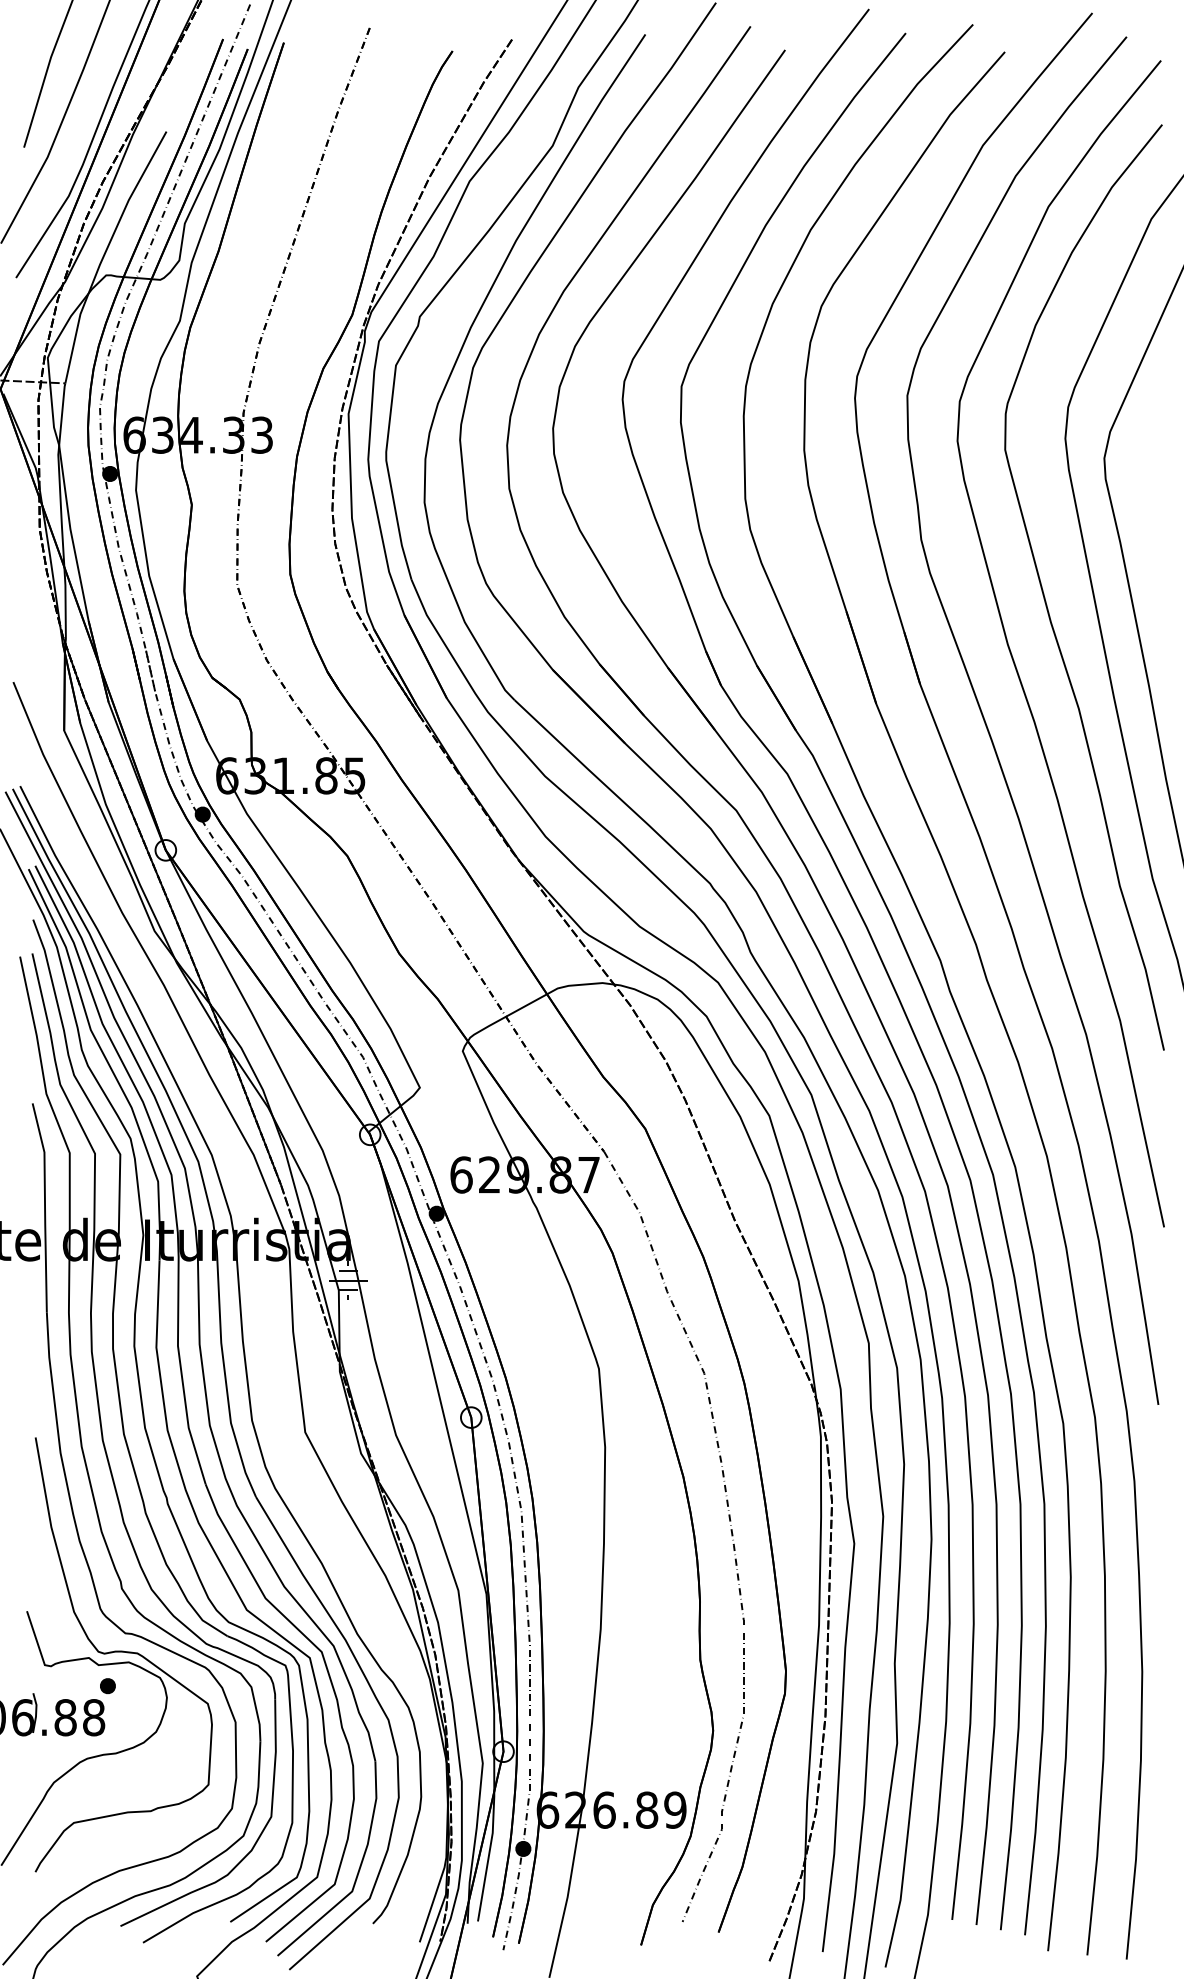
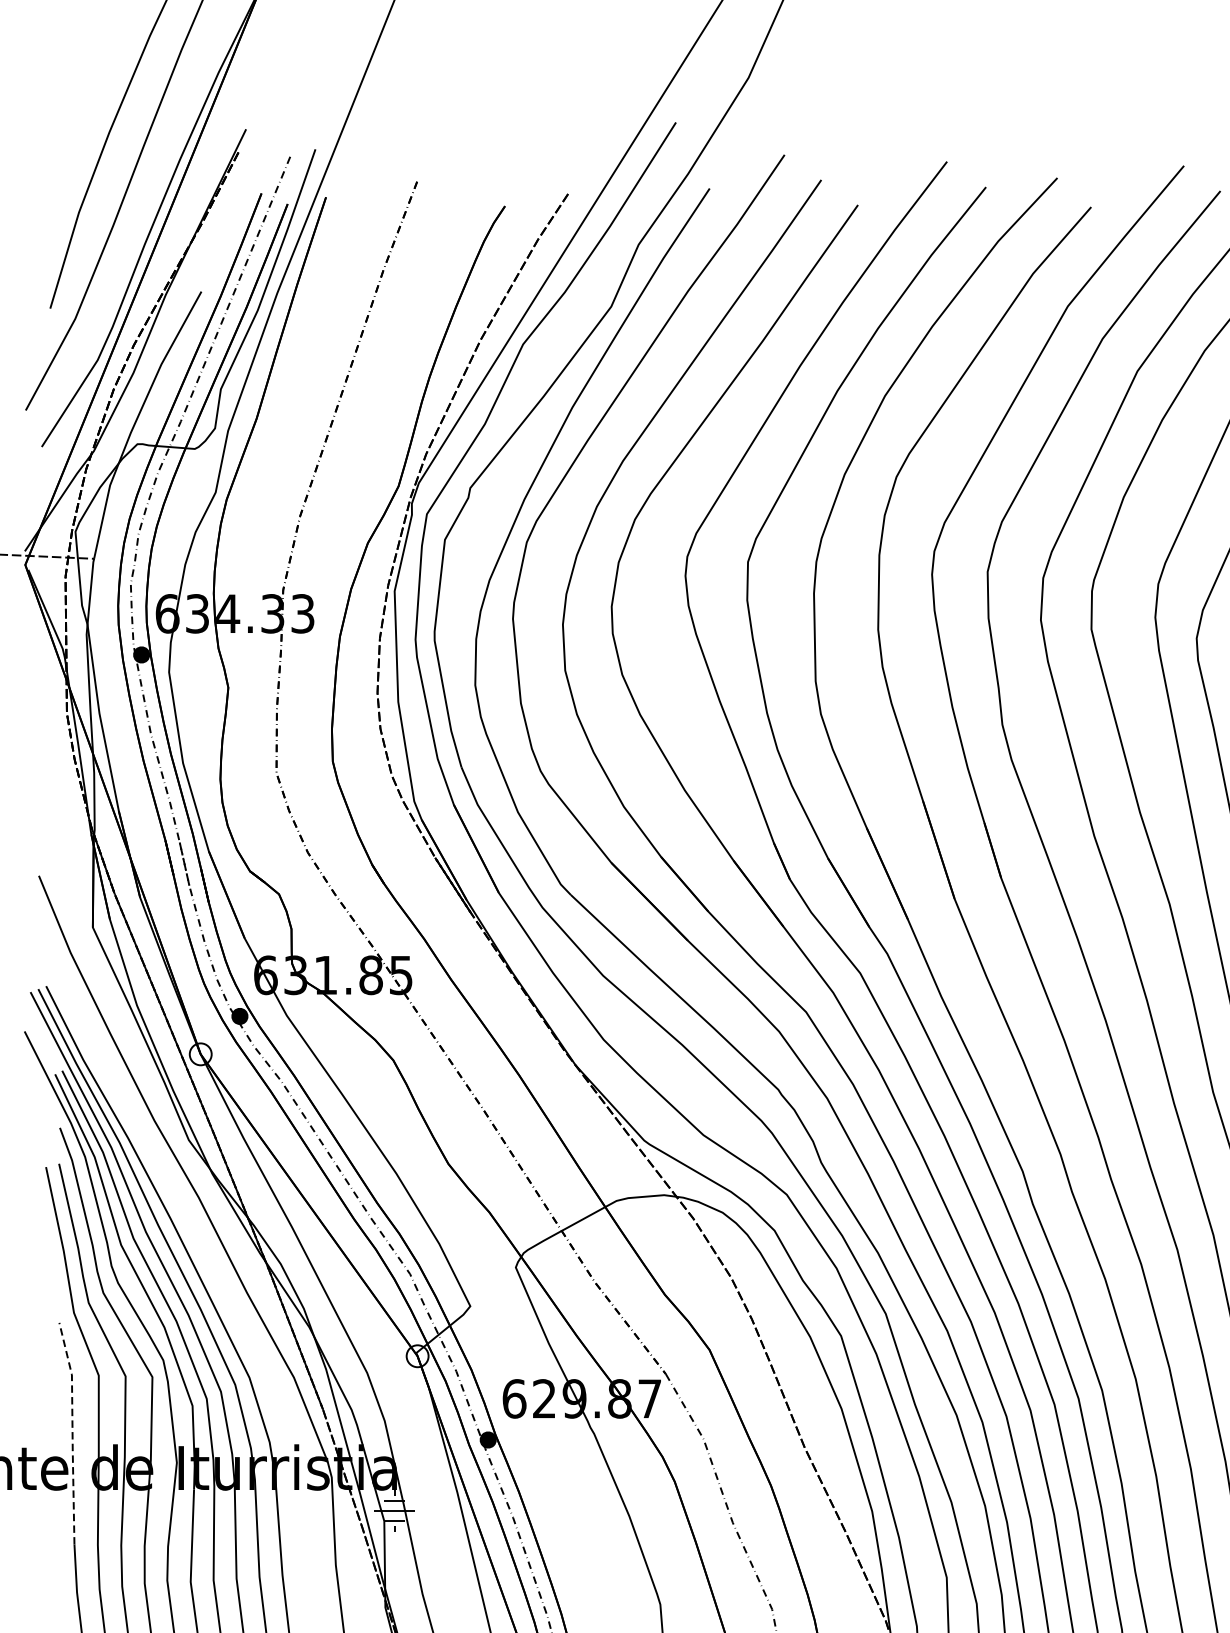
line: (45, 1207) -> (73, 1433), solid -> dashed

